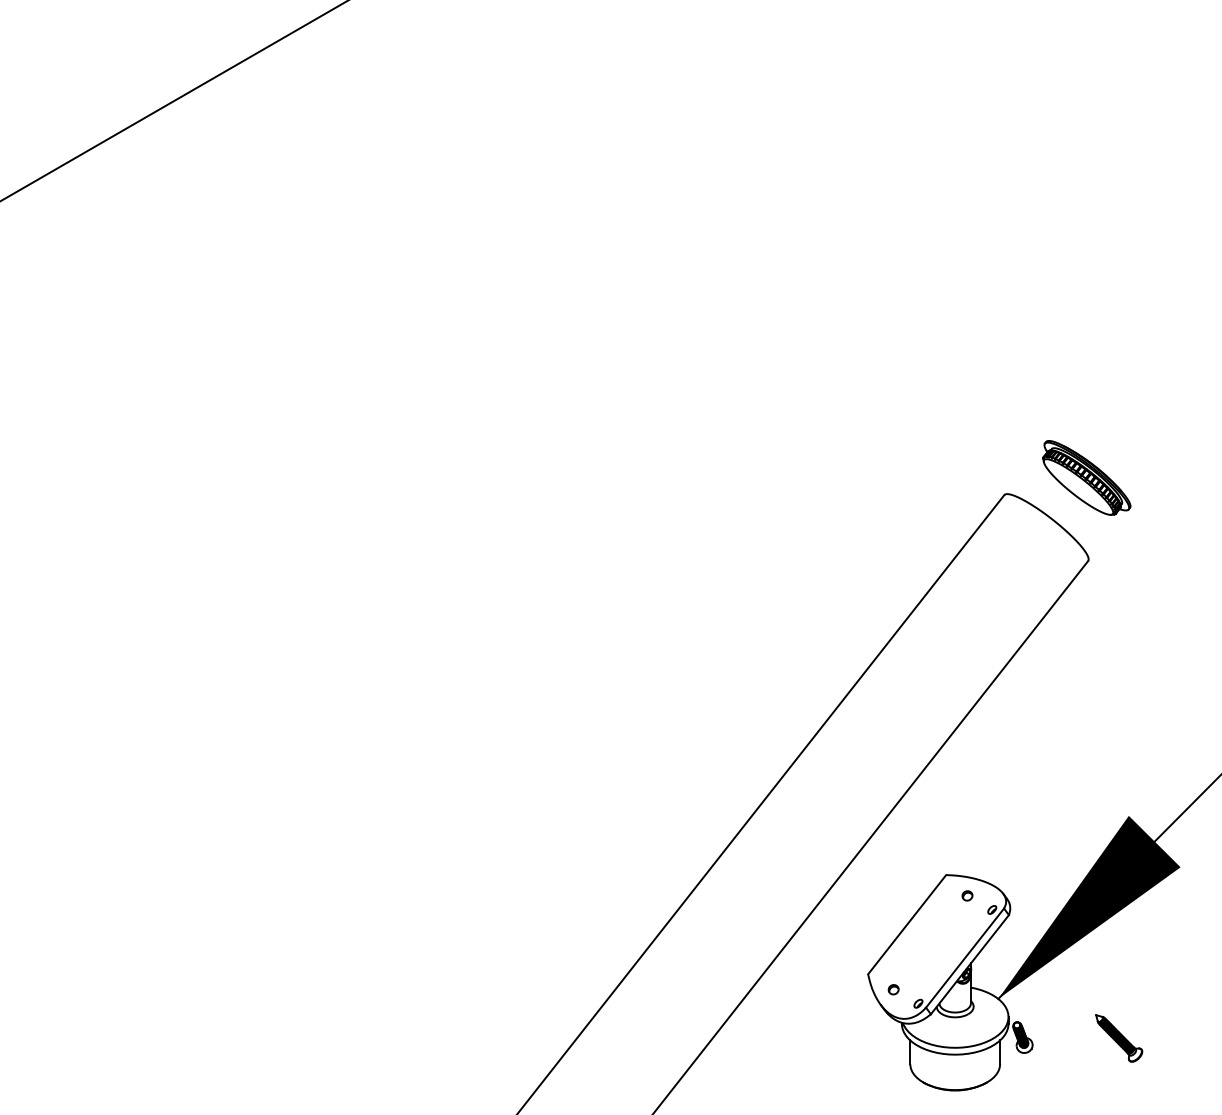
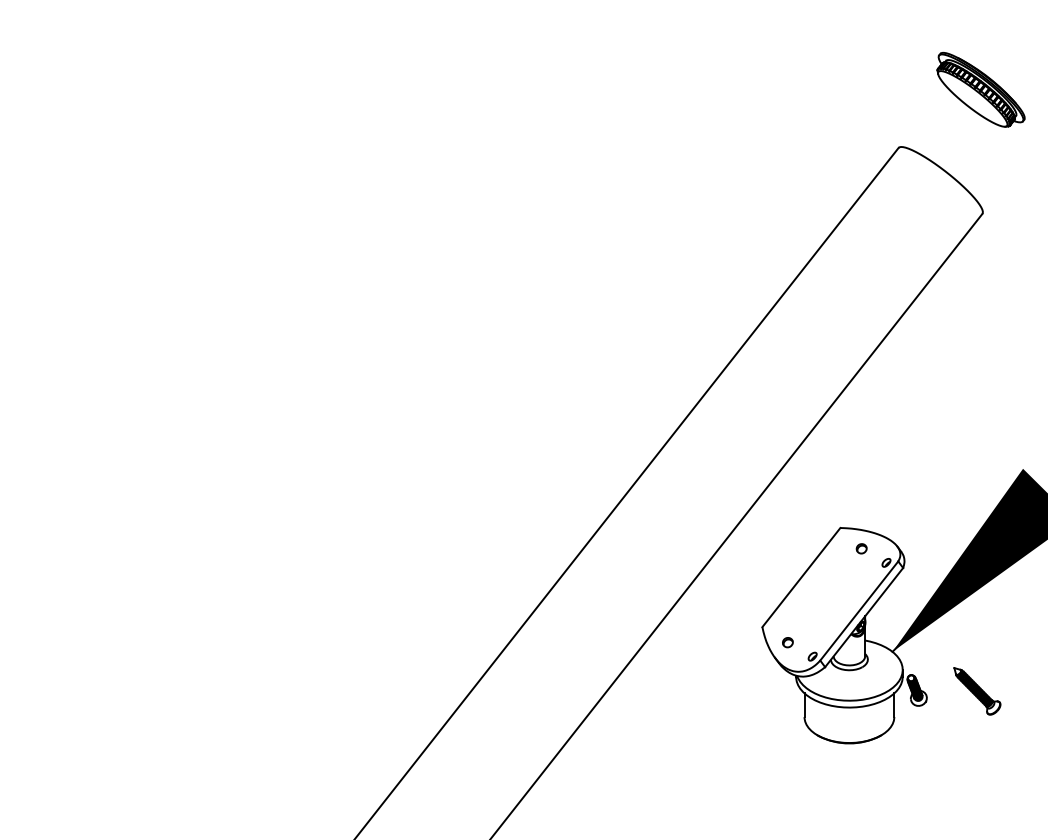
part: (1086, 477) -> (980, 89), moved
part: (1119, 1038) -> (977, 691), moved

